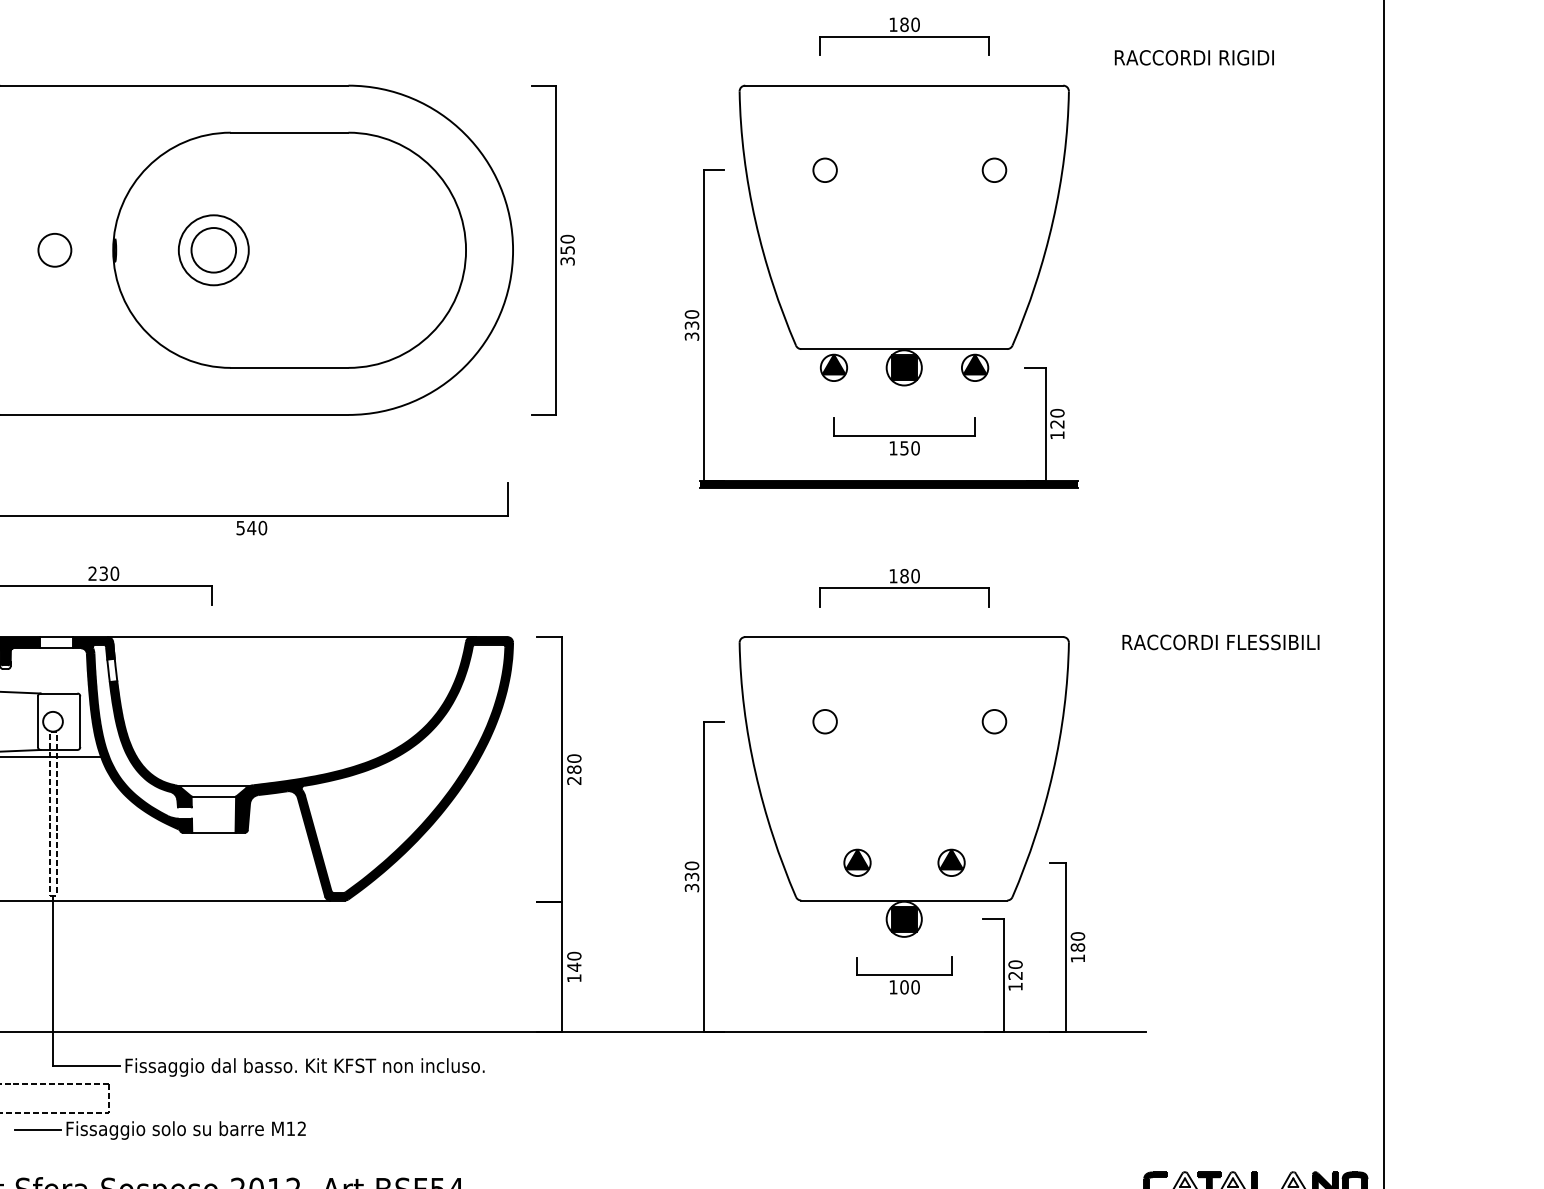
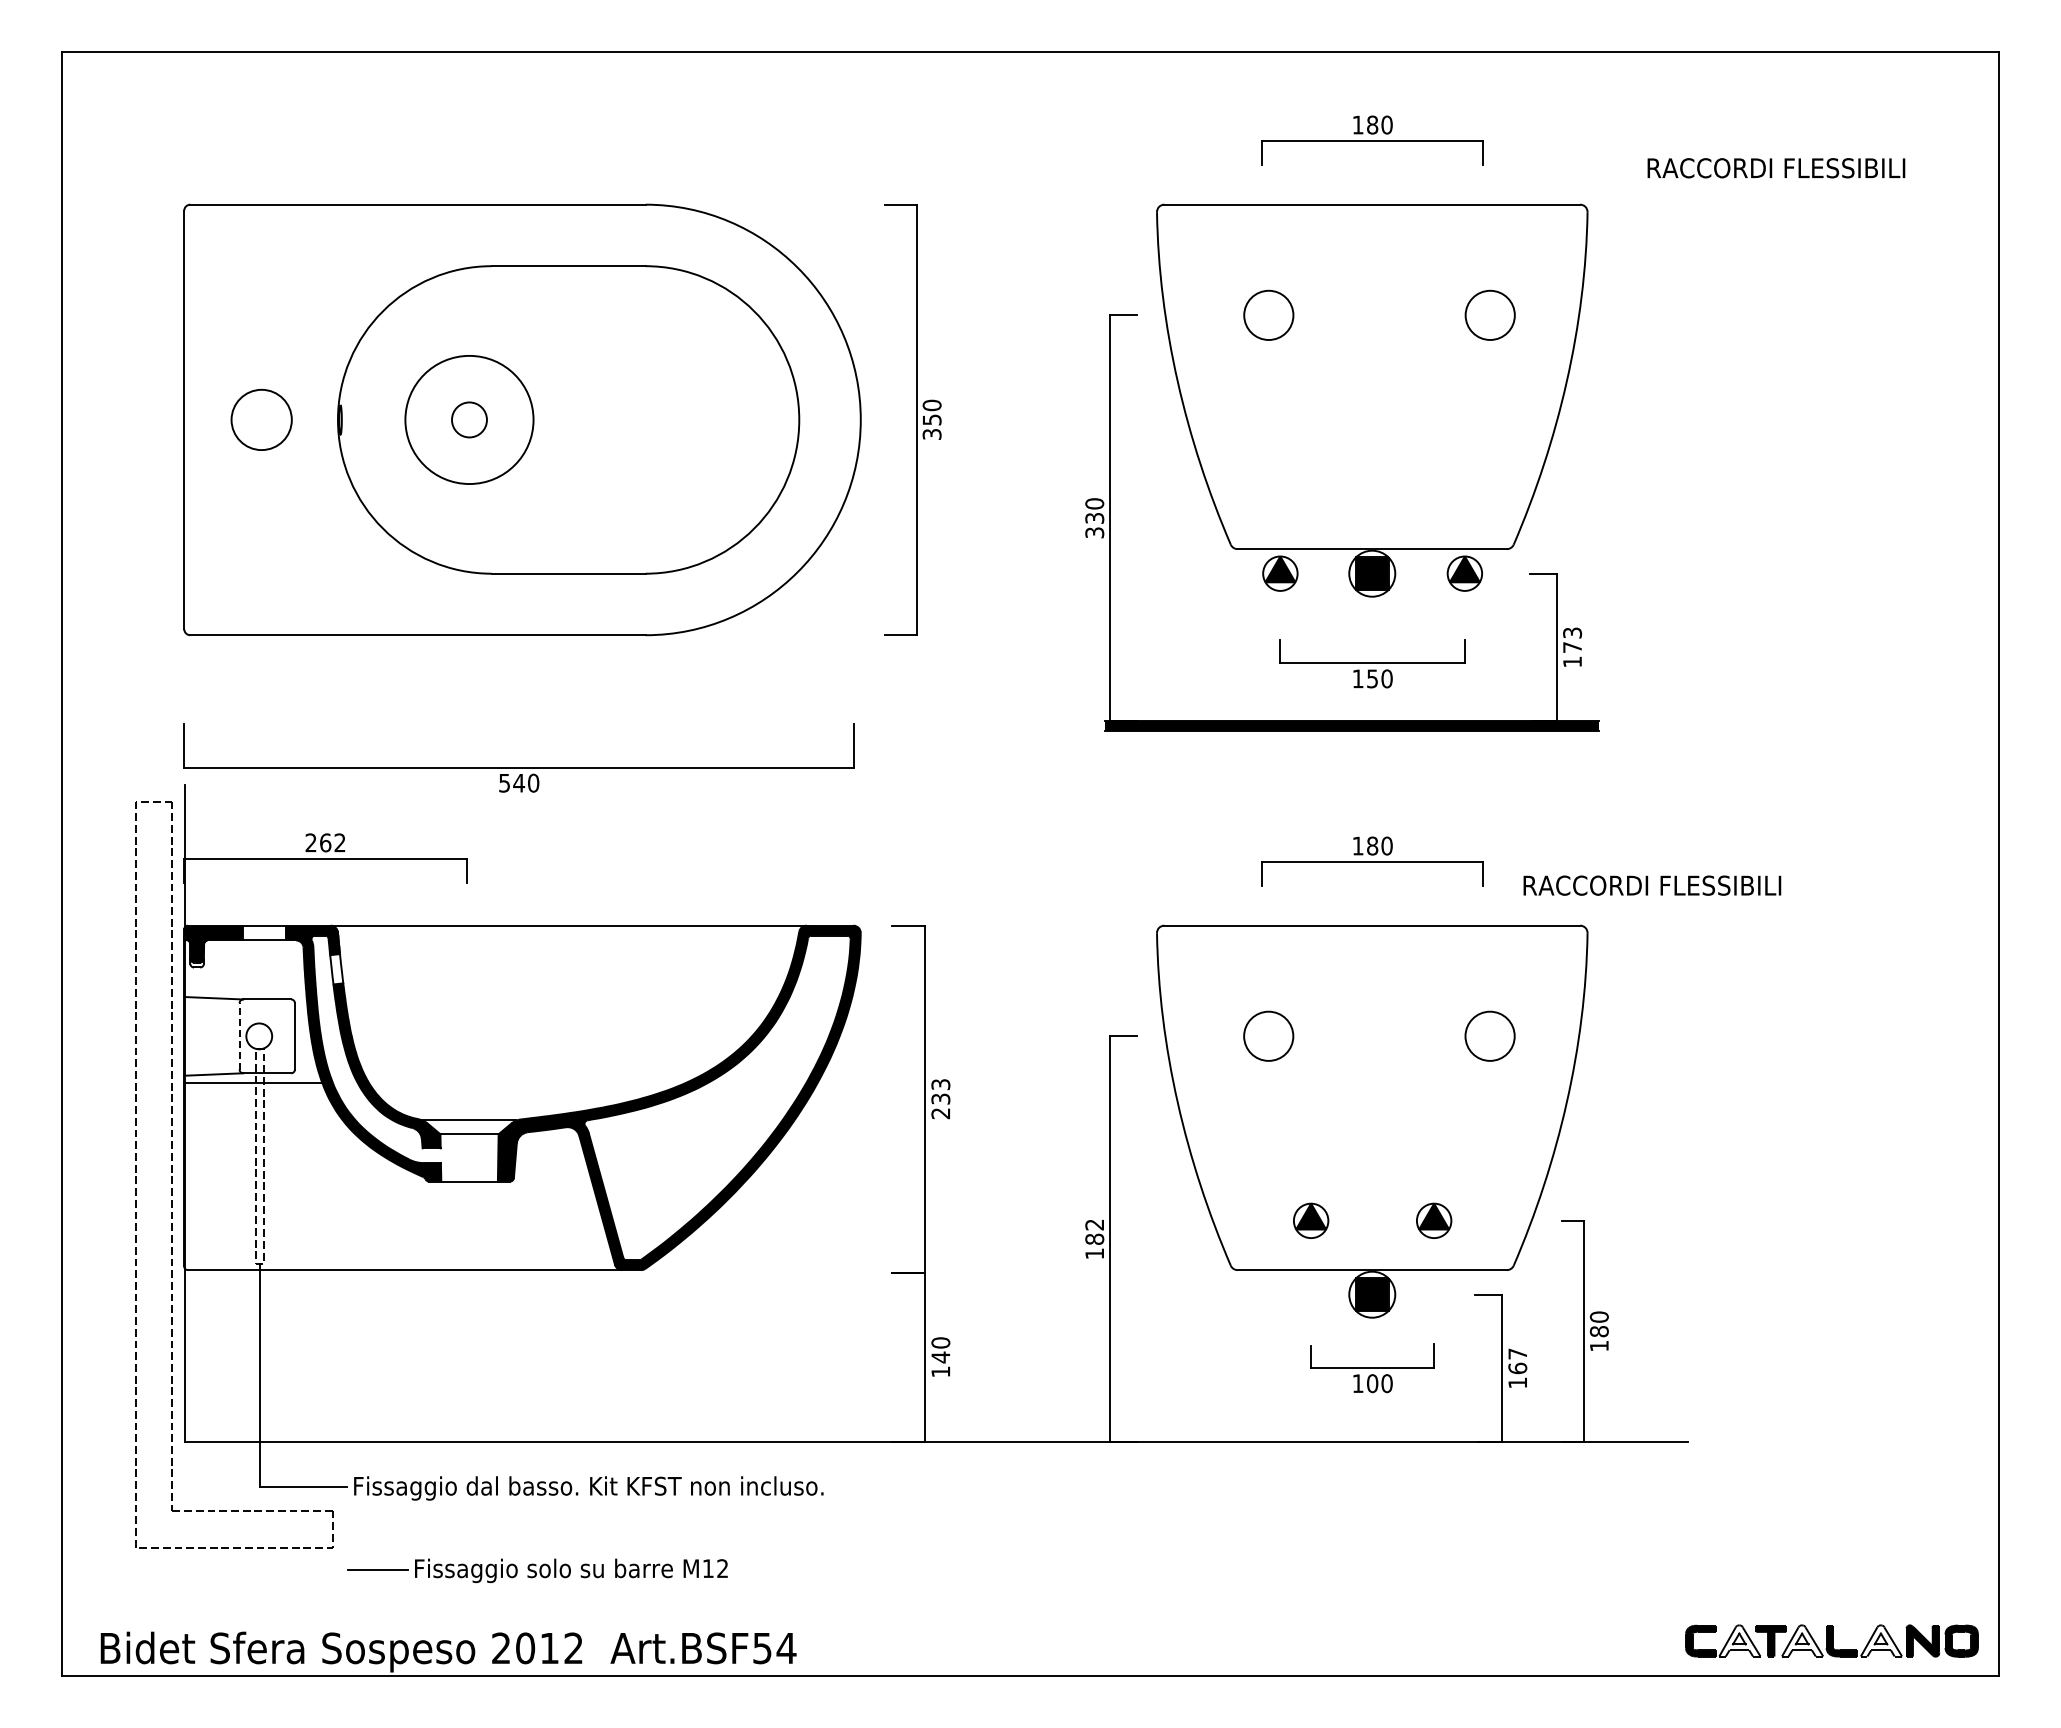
text: (1266, 57) -> (1846, 168), RACCORDI RIGIDI -> RACCORDI FLESSIBILI
circle: (824, 170) -> (1268, 315), size x1.6
circle: (993, 170) -> (1489, 315), size x1.6
circle: (54, 249) -> (261, 419), size x1.4
circle: (213, 249) -> (469, 419), size x0.6
circle: (213, 249) -> (469, 419), size x1.4
text: (1057, 418) -> (1572, 640), 120 -> 173
text: (109, 573) -> (332, 842), 230 -> 262
text: (1221, 642) -> (1652, 885), moved
line: (37, 721) -> (239, 1035), solid -> dashed
circle: (824, 721) -> (1268, 1036), size x1.6
circle: (994, 721) -> (1490, 1036), size x1.6
text: (574, 763) -> (940, 1091), 280 -> 233
text: (691, 877) -> (1094, 1239), 330 -> 182
text: (1015, 970) -> (1517, 1361), 120 -> 167
part: (160, 1130) -> (537, 1570), moved

